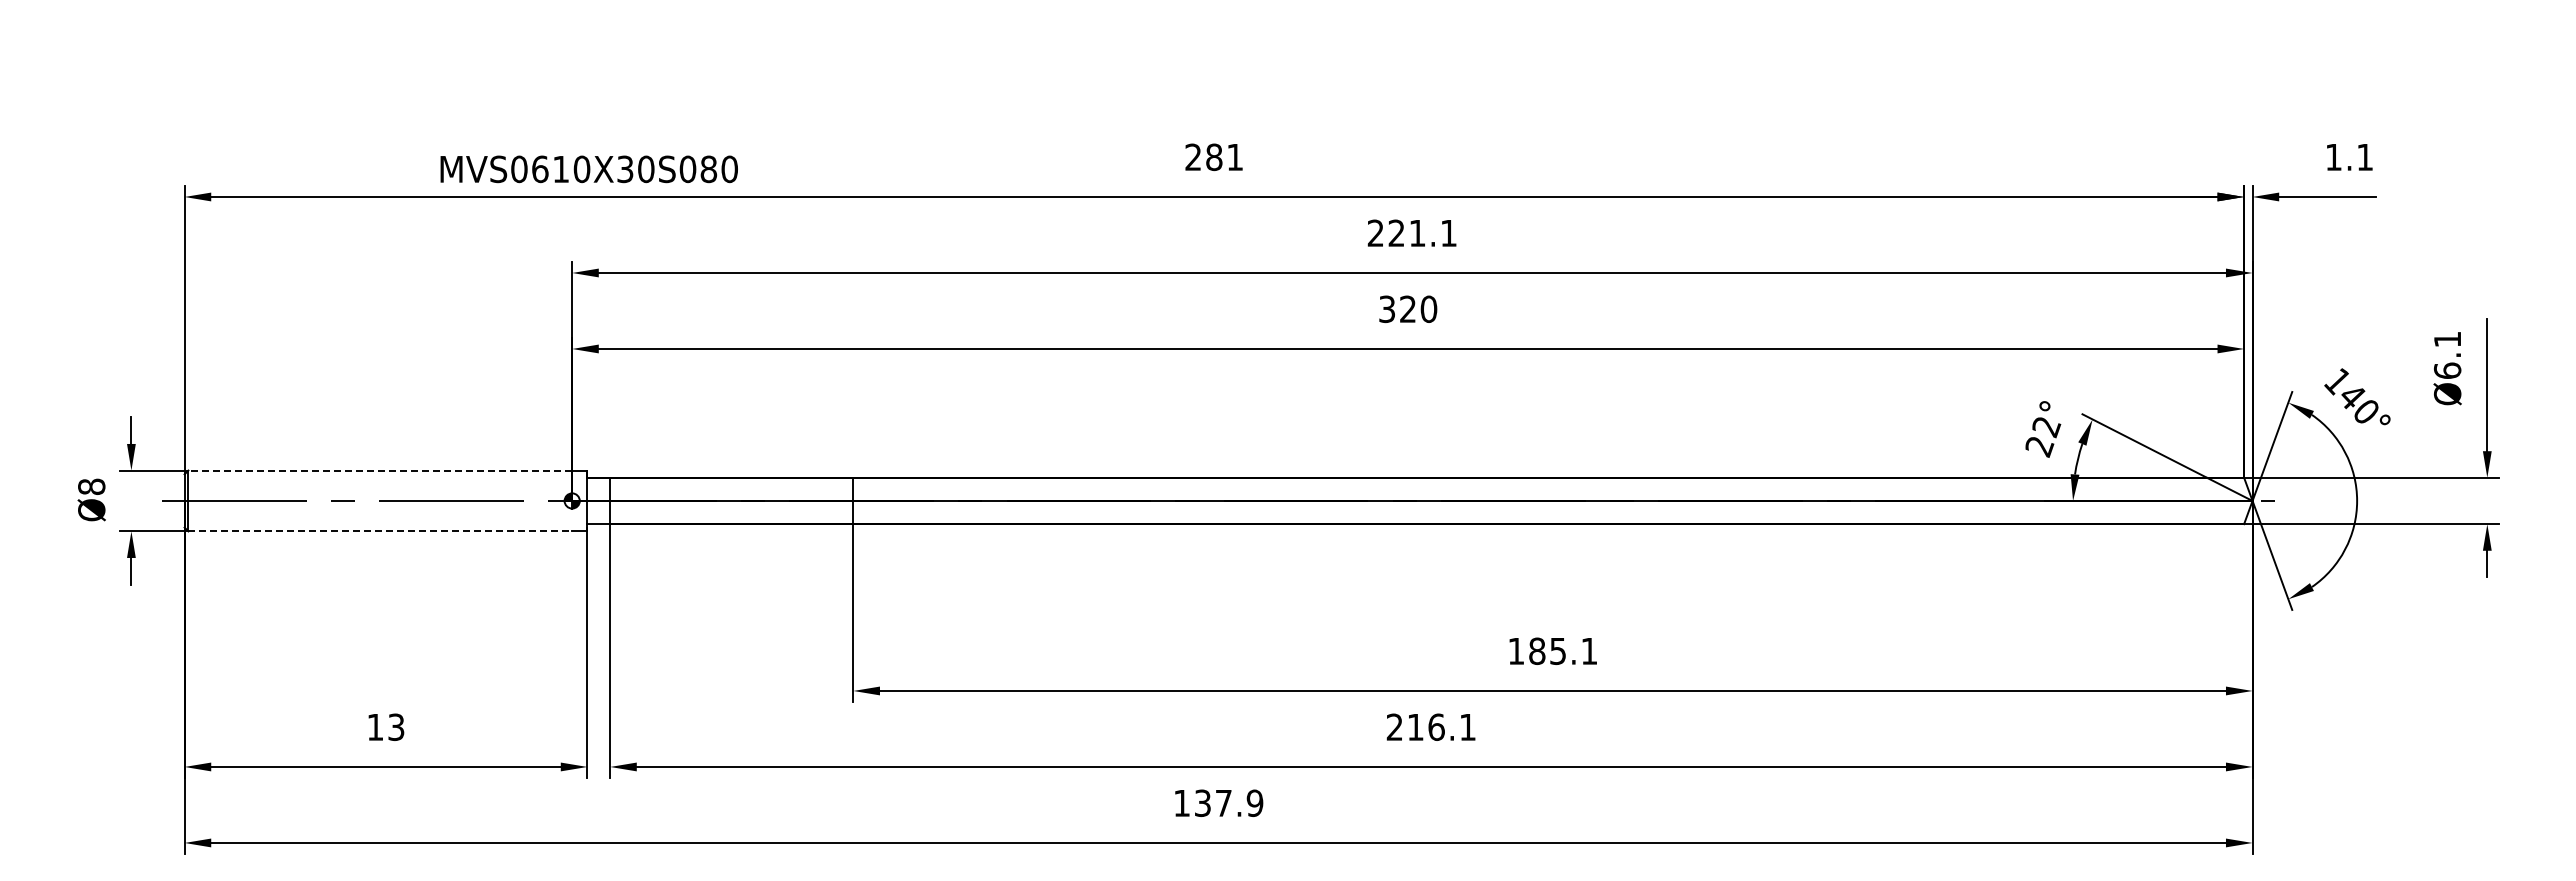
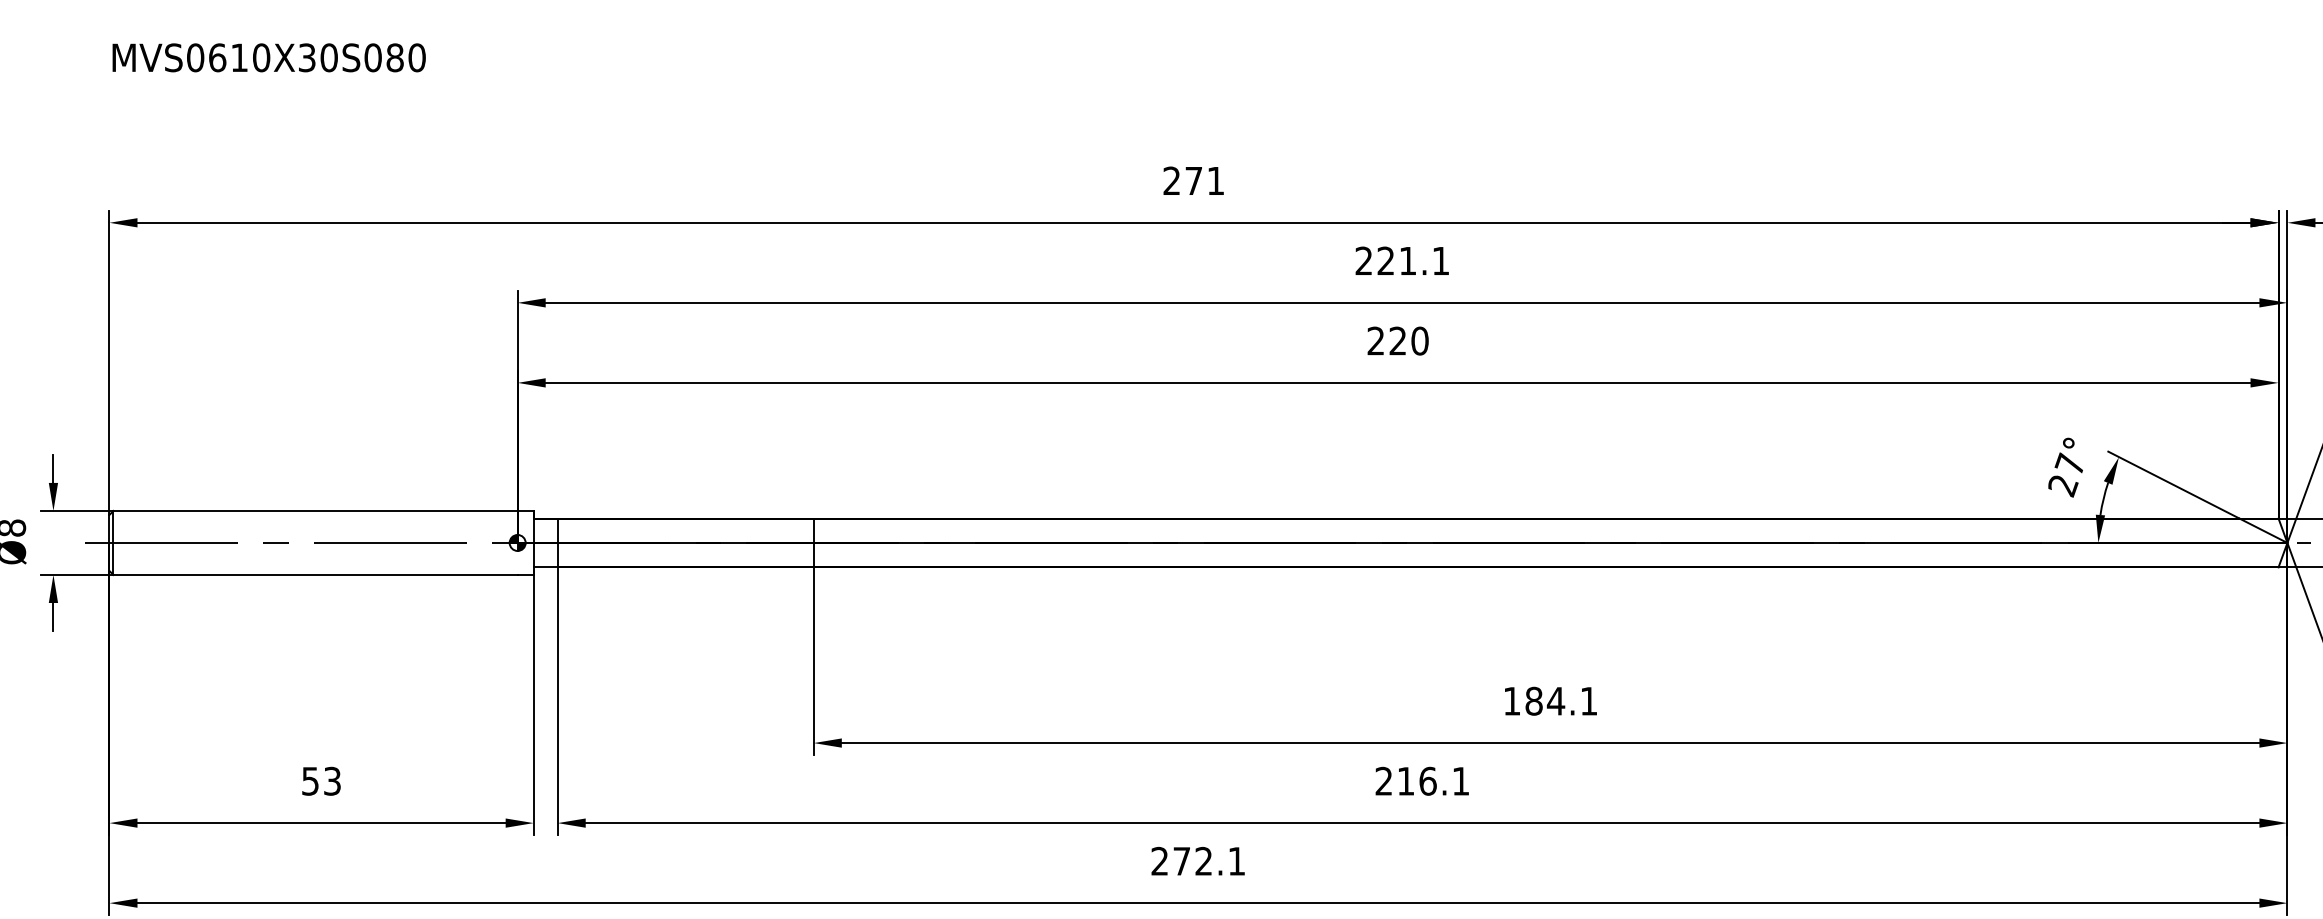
text: (1214, 157) -> (1194, 181), 281 -> 271
text: (588, 169) -> (268, 57), moved
text: (1386, 309) -> (1375, 341), 320 -> 220
text: (2046, 426) -> (2070, 464), 22° -> 27°
line: (380, 470) -> (315, 510), dashed -> solid
line: (380, 531) -> (315, 575), dashed -> solid
text: (1557, 651) -> (1555, 701), 185.1 -> 184.1
text: (375, 727) -> (310, 781), 13 -> 53
text: (1218, 803) -> (1198, 861), 137.9 -> 272.1

